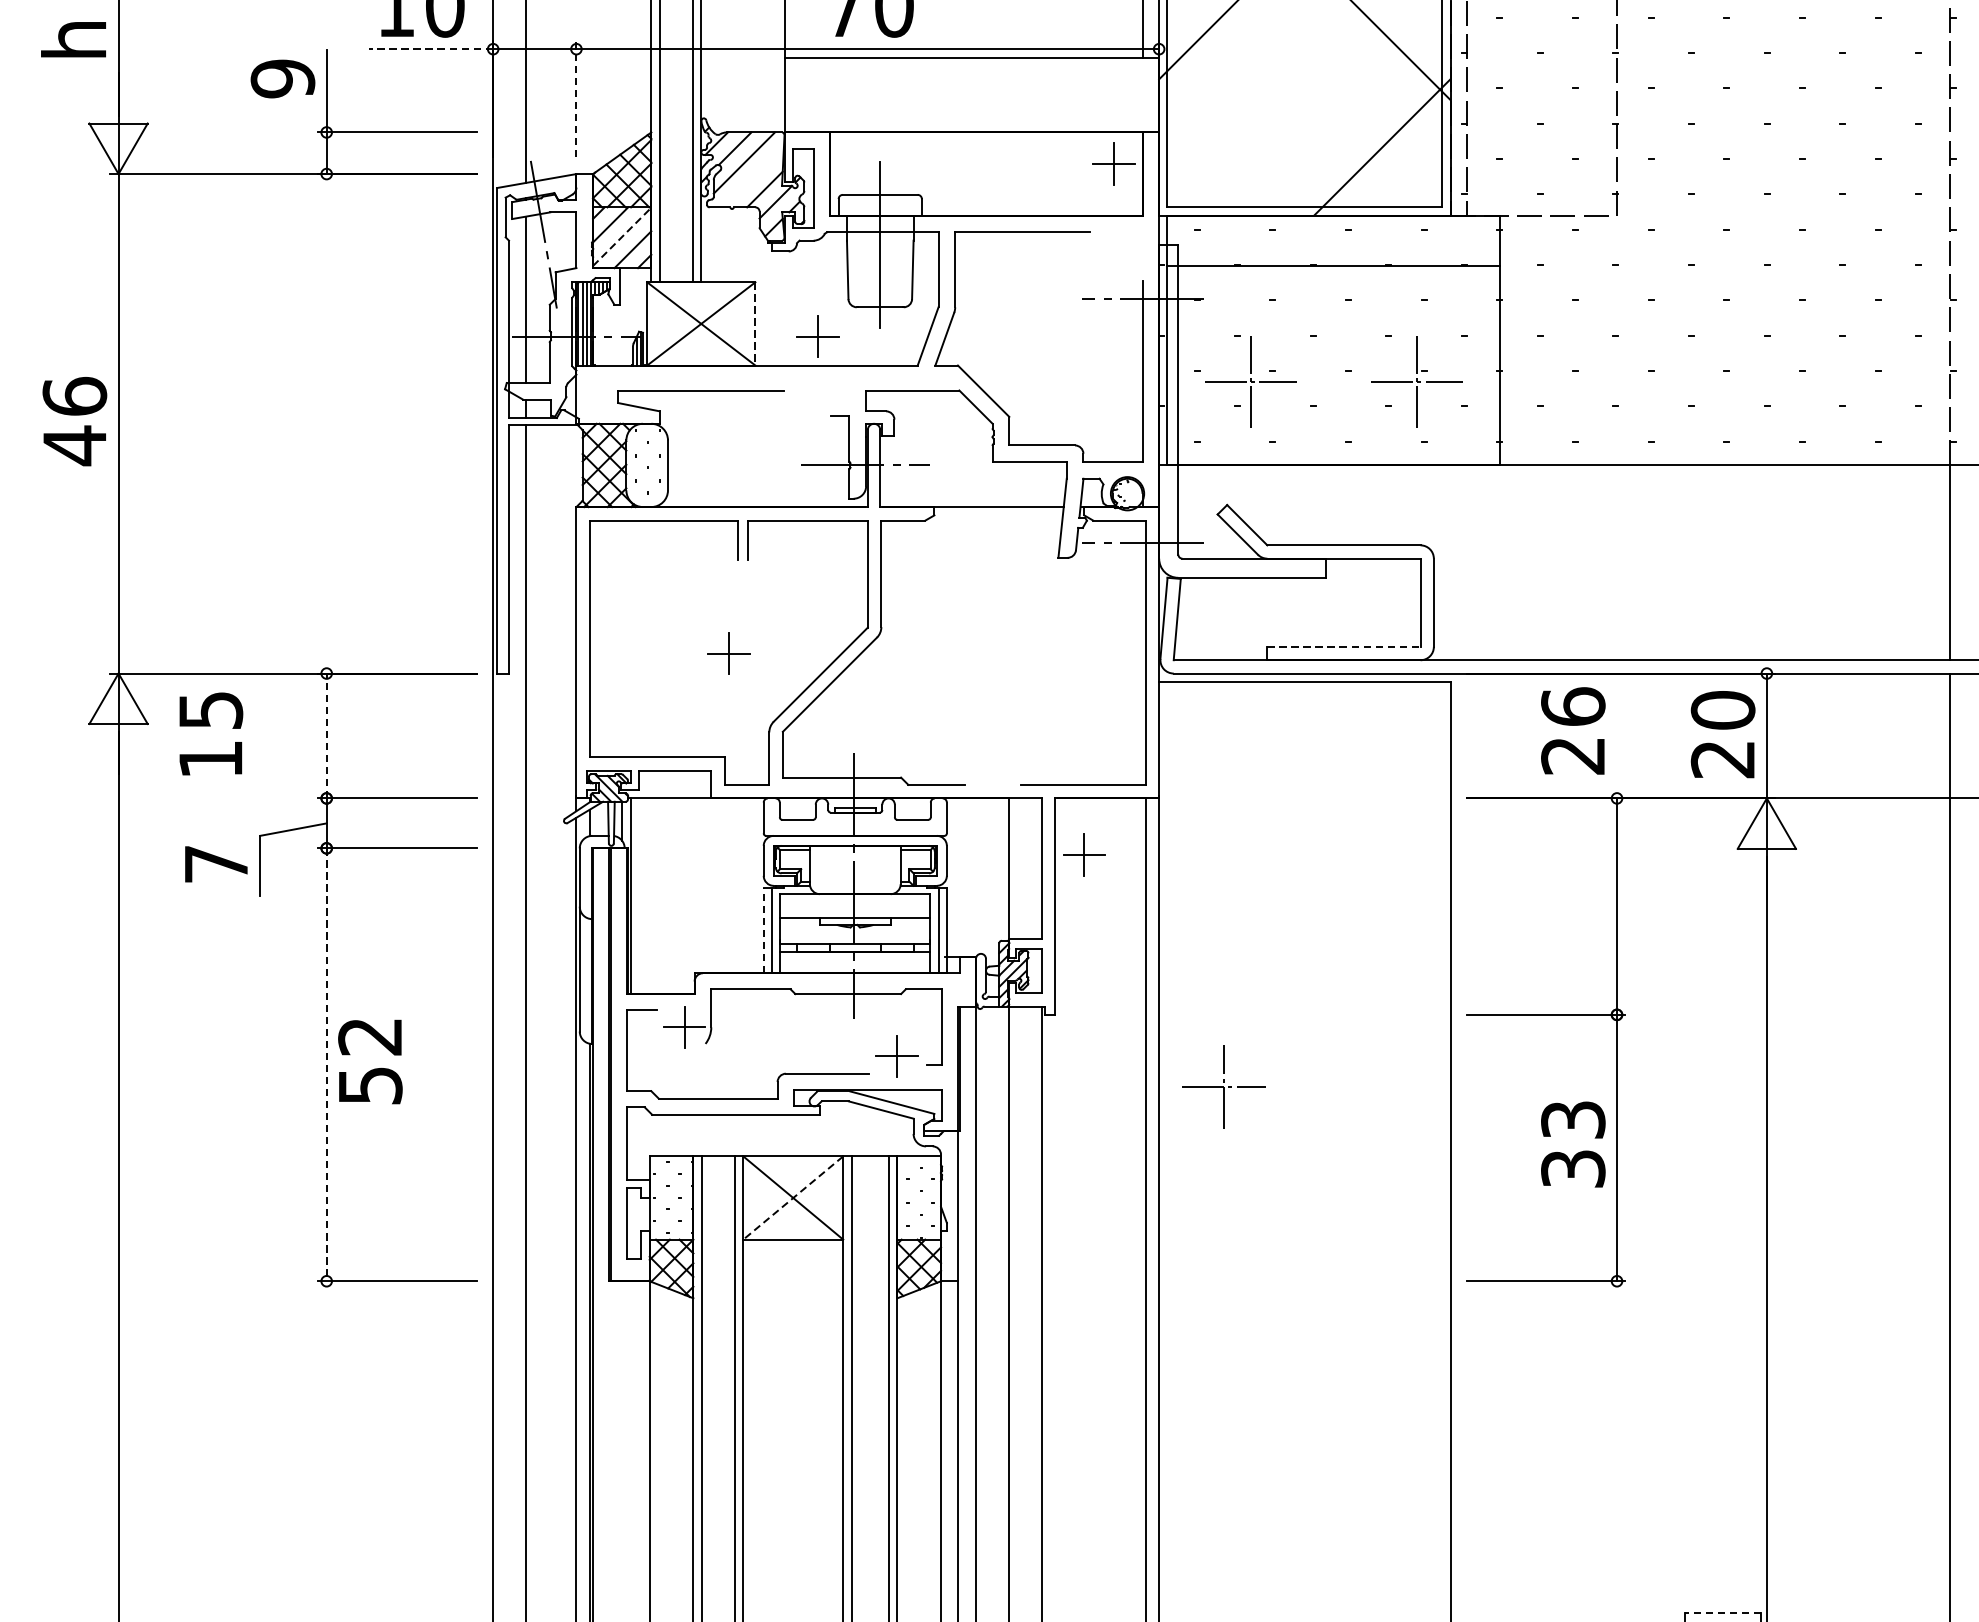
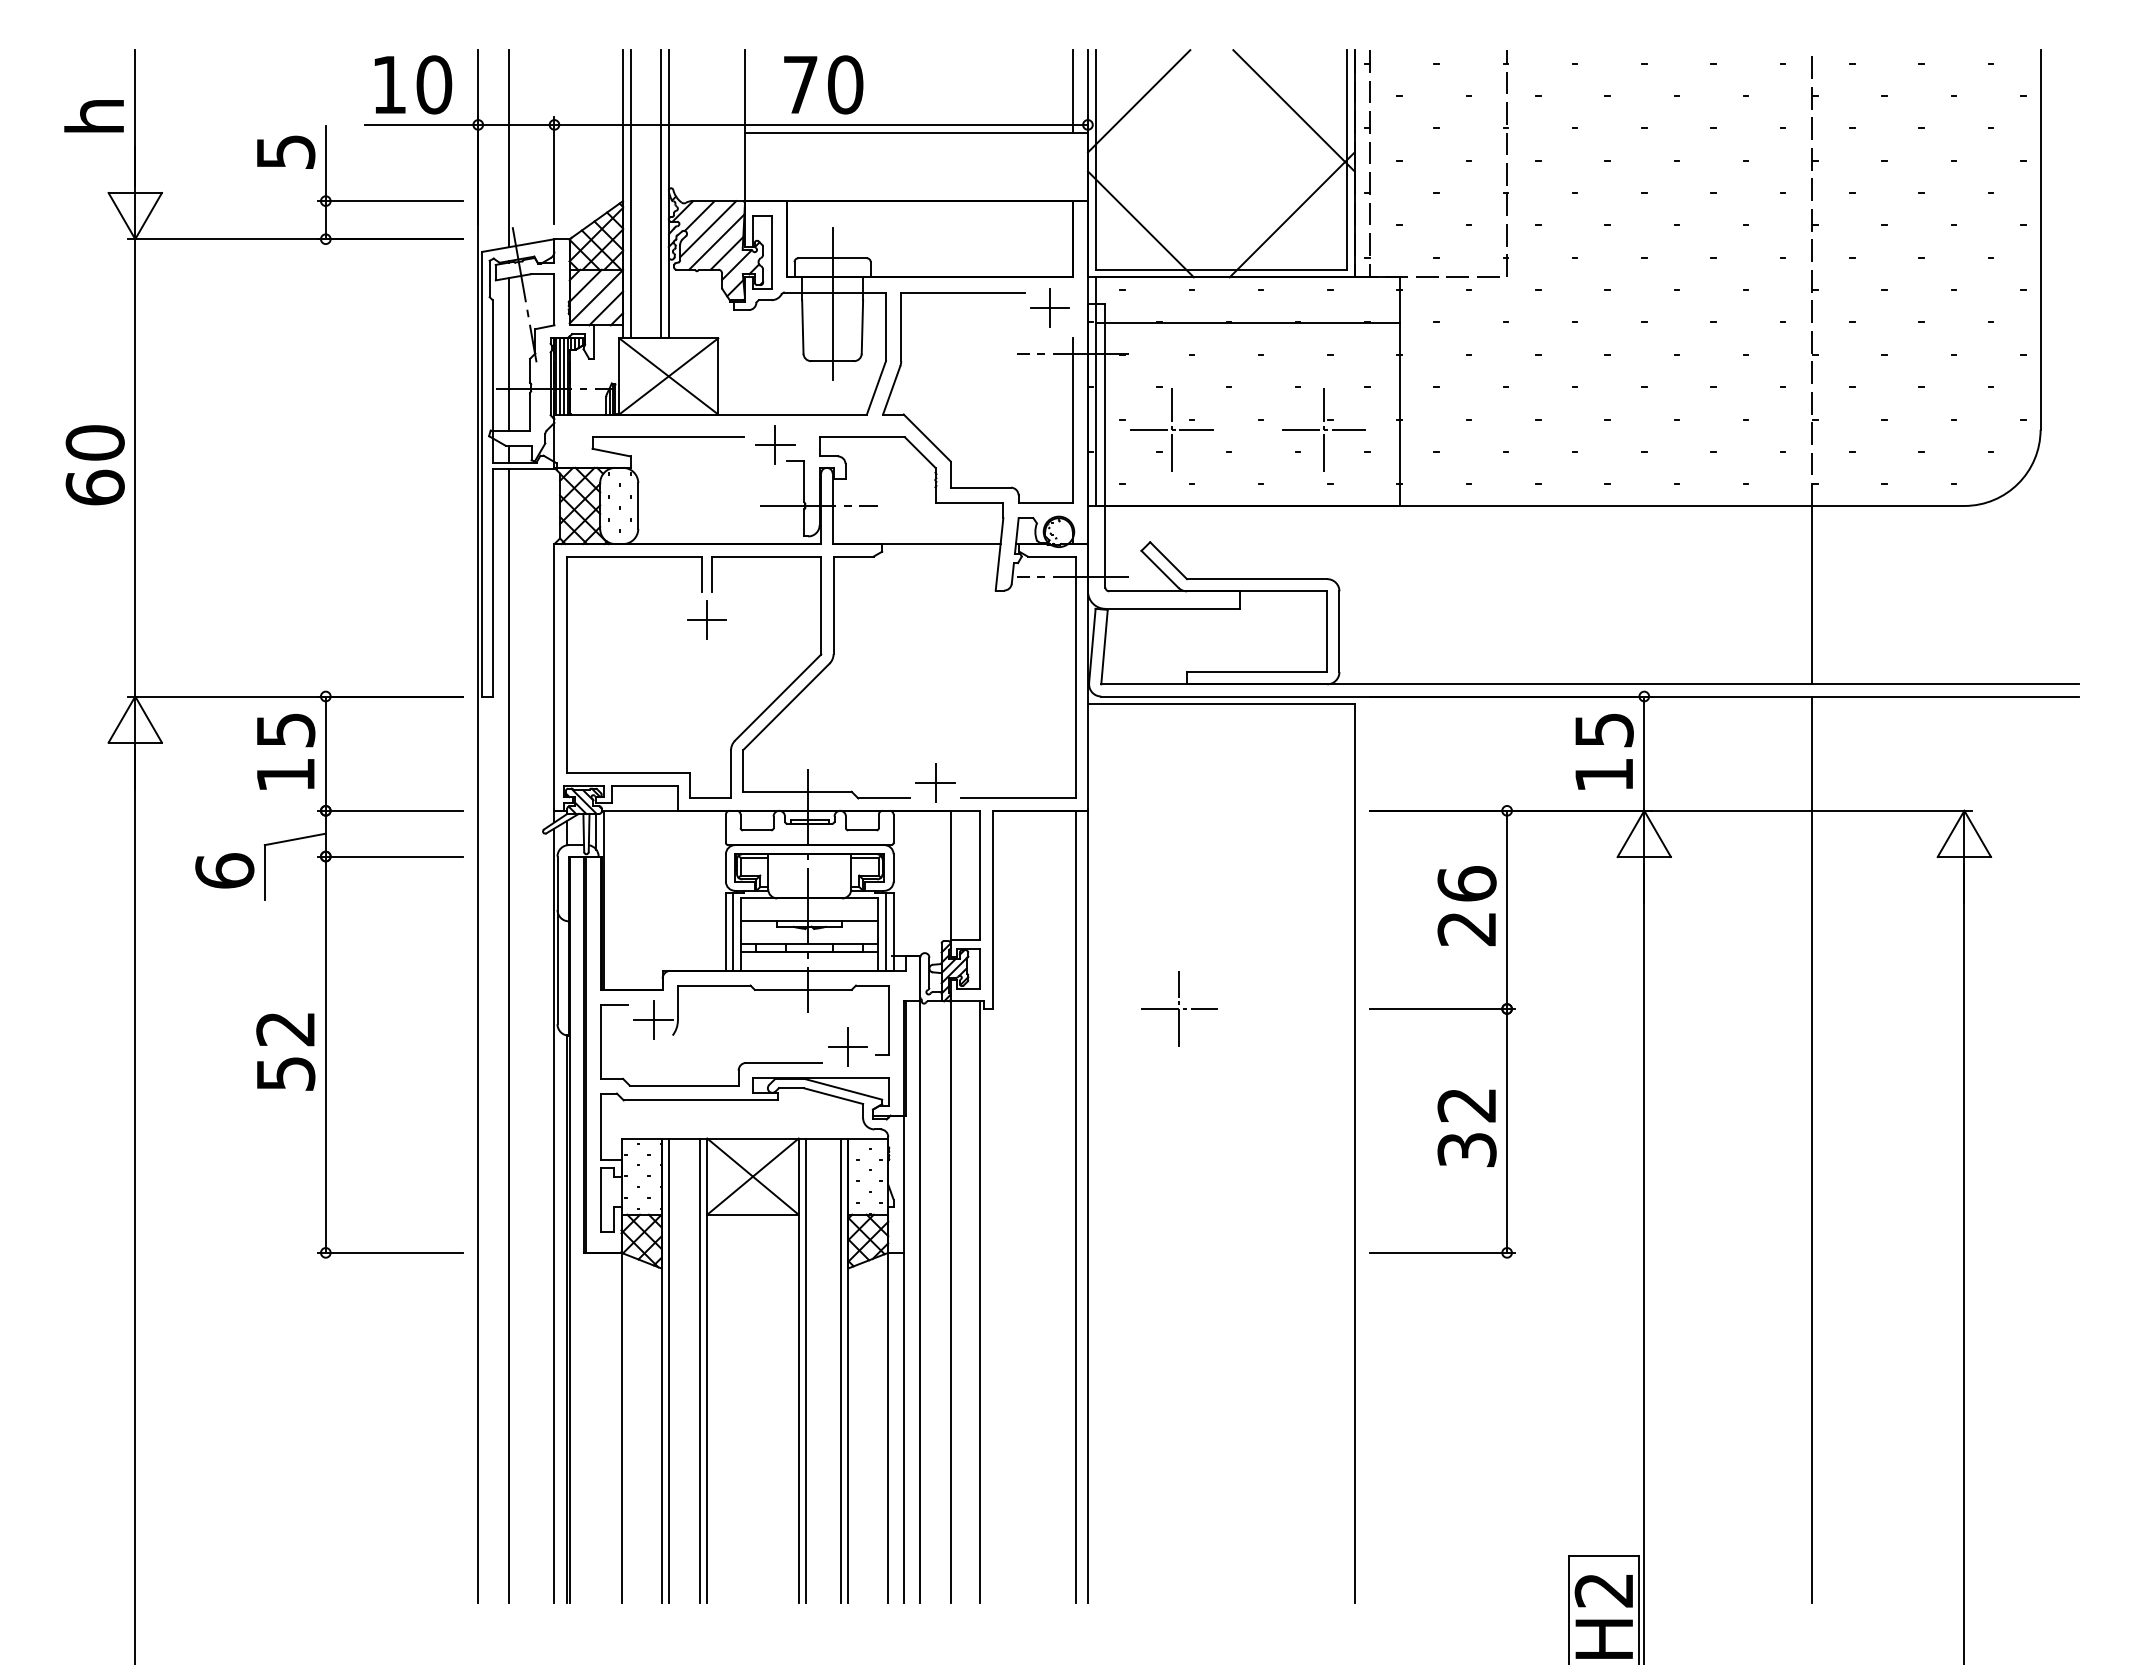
line: (431, 48) -> (421, 124), dashed -> solid
text: (282, 78) -> (285, 151), 9 -> 5
line: (576, 98) -> (554, 170), dashed -> solid
line: (1216, 157) -> (1140, 224), added
part: (1113, 163) -> (1049, 307), moved
line: (753, 176) -> (716, 241), added
line: (622, 236) -> (596, 296), dashed -> solid
line: (755, 324) -> (718, 376), dashed -> solid
part: (817, 336) -> (775, 444), moved
text: (74, 421) -> (94, 465), 46 -> 60
line: (1344, 647) -> (1257, 672), dashed -> solid
part: (728, 652) -> (706, 619), moved
text: (1572, 731) -> (1466, 906), moved
text: (211, 733) -> (286, 751), moved
text: (1722, 734) -> (1603, 752), 20 -> 15
line: (326, 735) -> (325, 753), dashed -> solid
part: (1084, 854) -> (935, 782), moved
text: (216, 863) -> (224, 870), 7 -> 6
line: (763, 931) -> (725, 932), dashed -> solid
text: (370, 1061) -> (285, 1051), moved
line: (326, 1065) -> (325, 1055), dashed -> solid
part: (1224, 1086) -> (1179, 1008), moved
text: (1572, 1120) -> (1466, 1105), 33 -> 32
line: (792, 1197) -> (752, 1176), dashed -> solid
line: (1722, 1612) -> (1603, 1556), dashed -> solid

